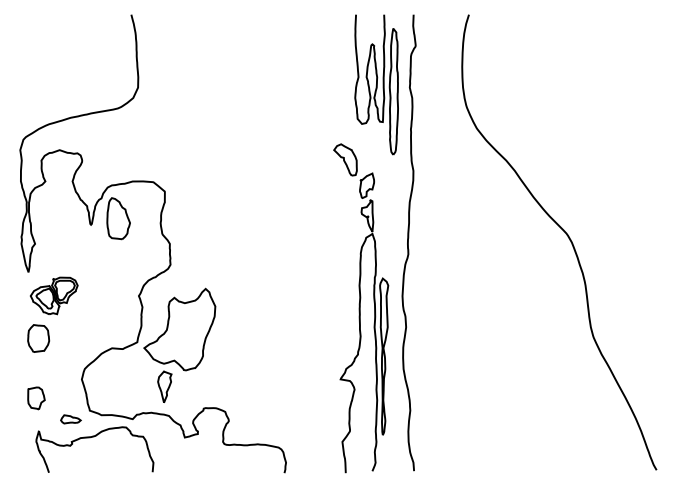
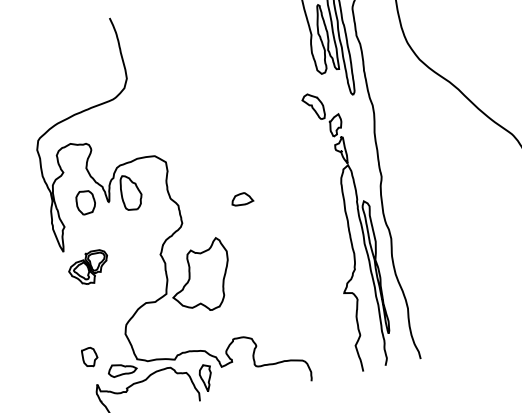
part: (244, 249) -> (242, 198), added
part: (38, 338) -> (85, 202), moved
part: (164, 386) -> (205, 377), moved
part: (70, 419) -> (122, 369), size x1.67

